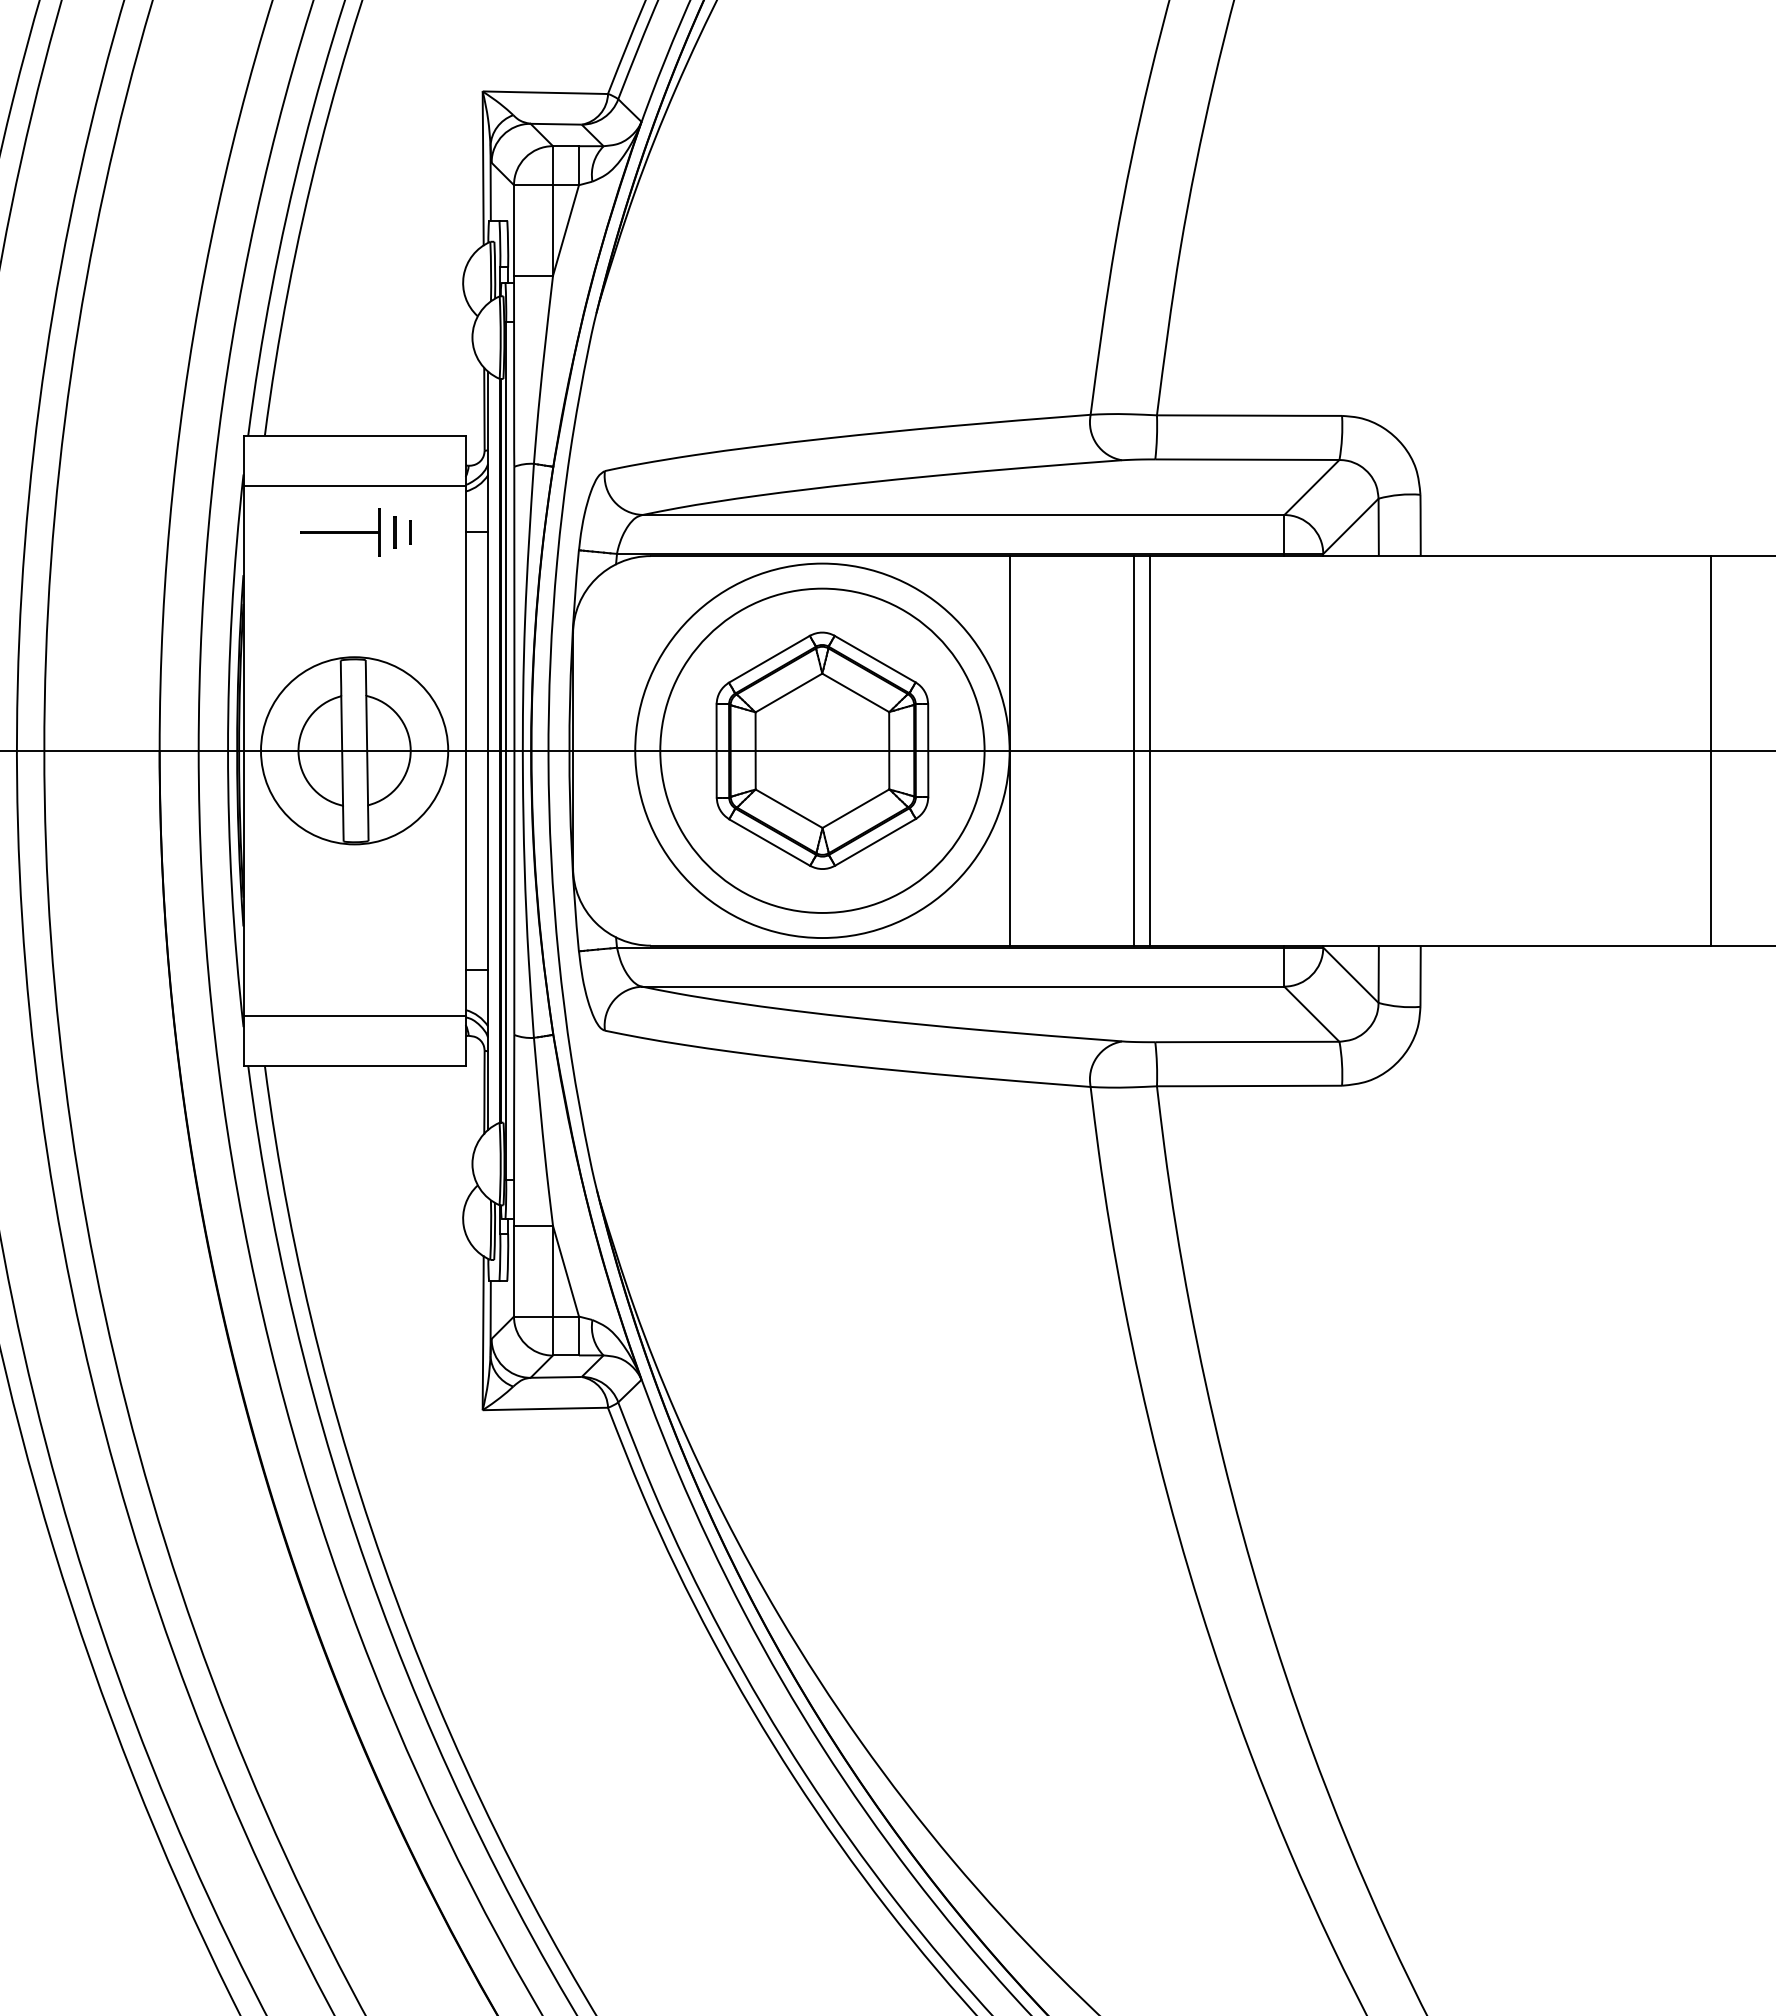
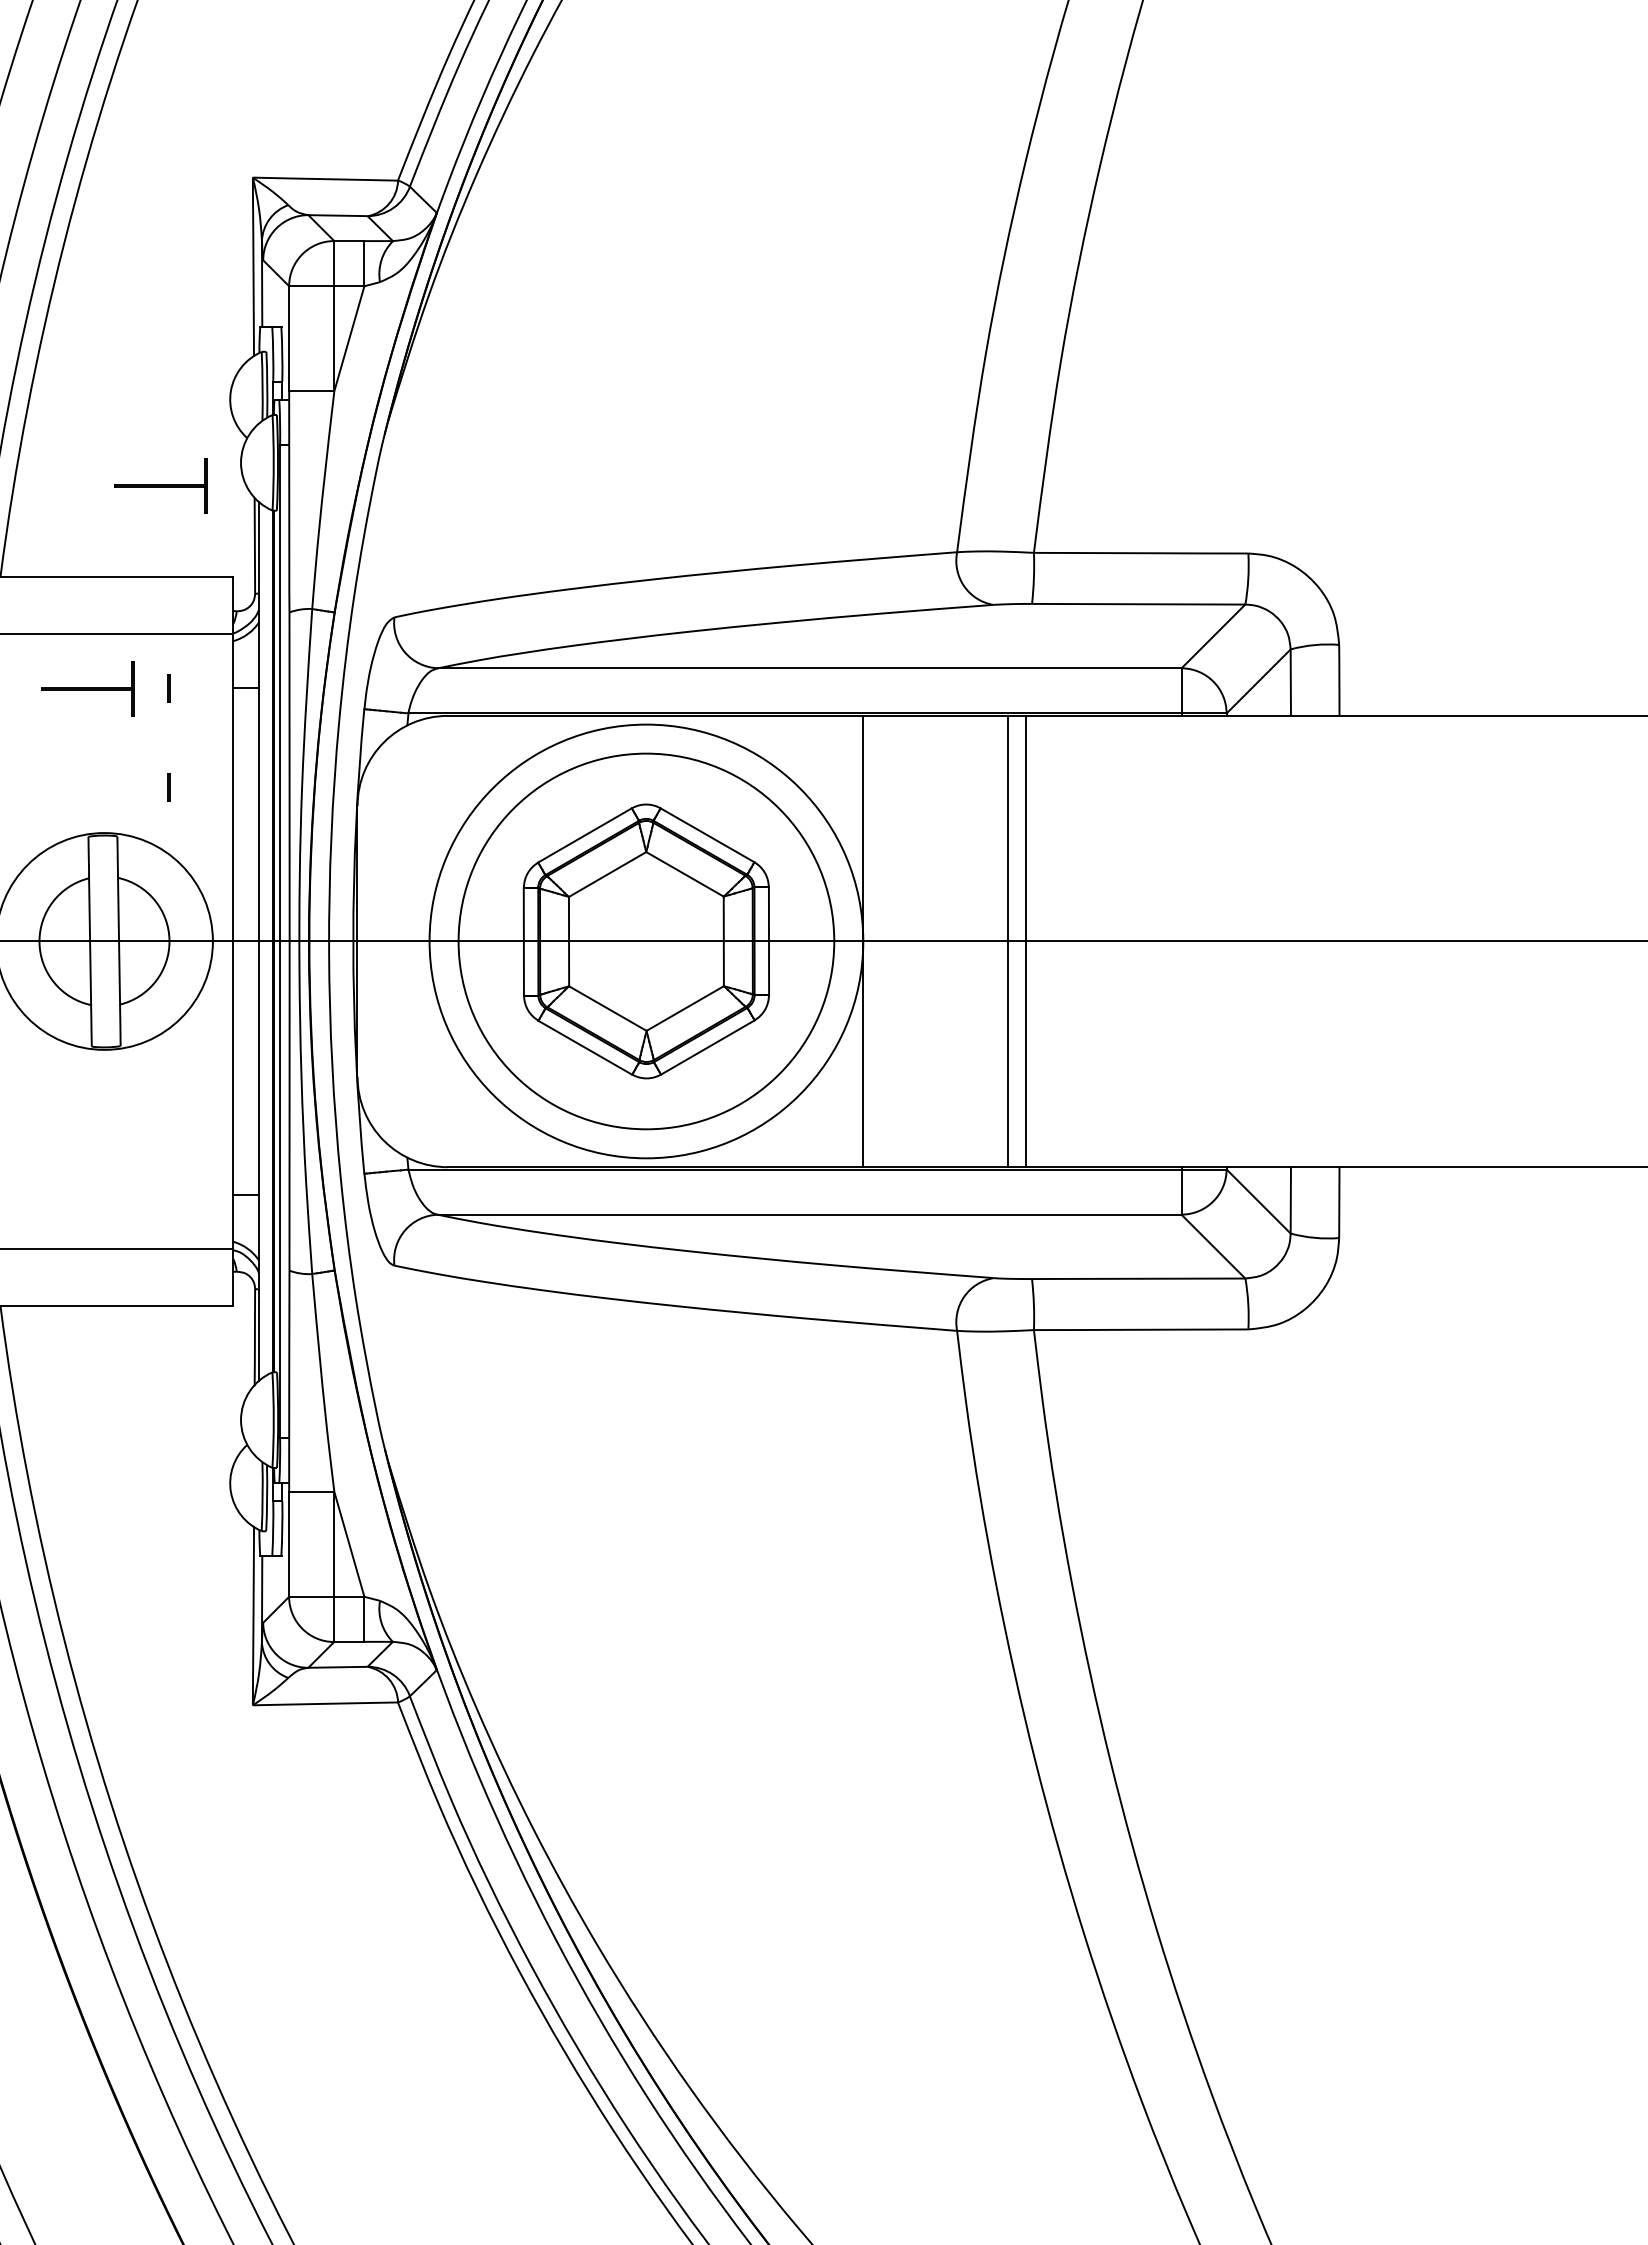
part: (403, 357) -> (161, 485), added
line: (394, 532) -> (150, 688), removed
line: (410, 617) -> (169, 787), added

